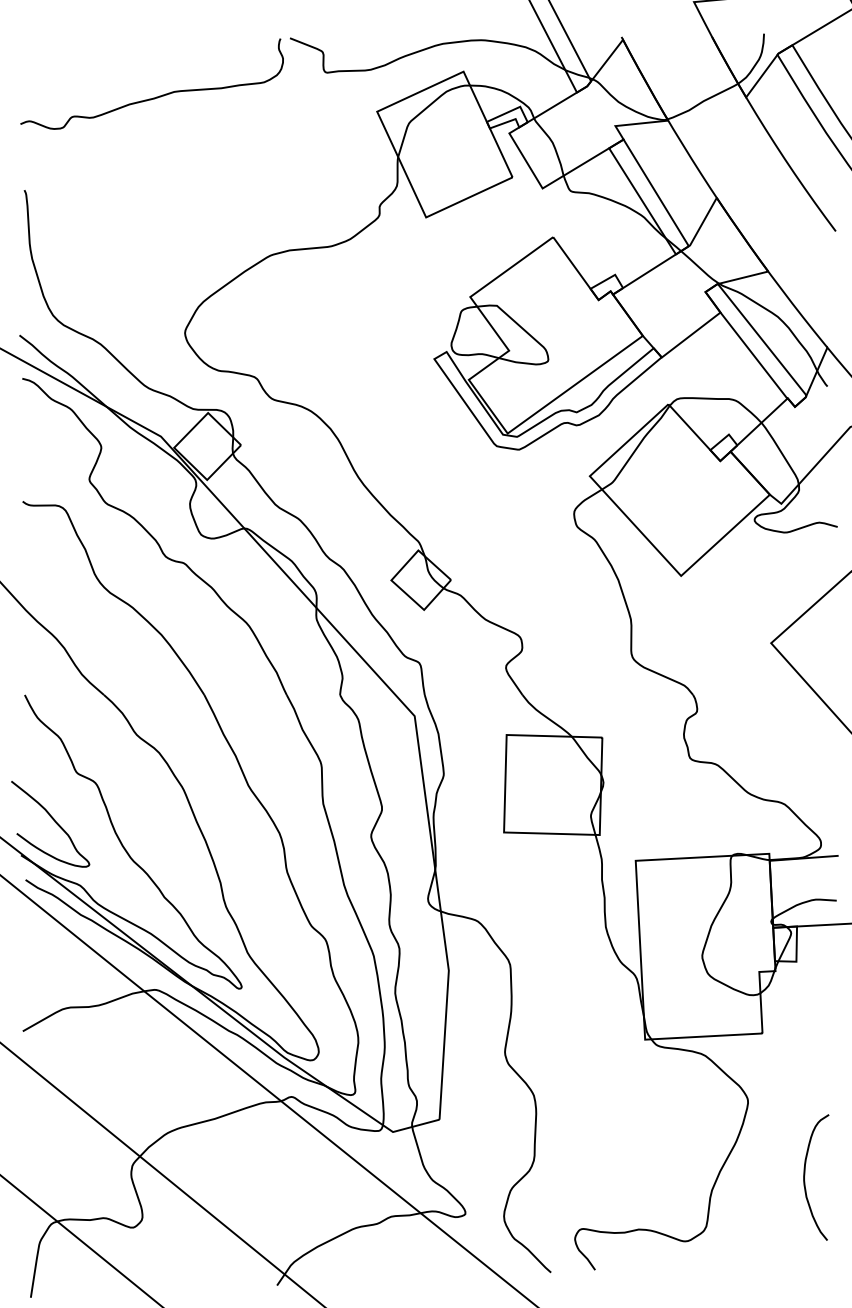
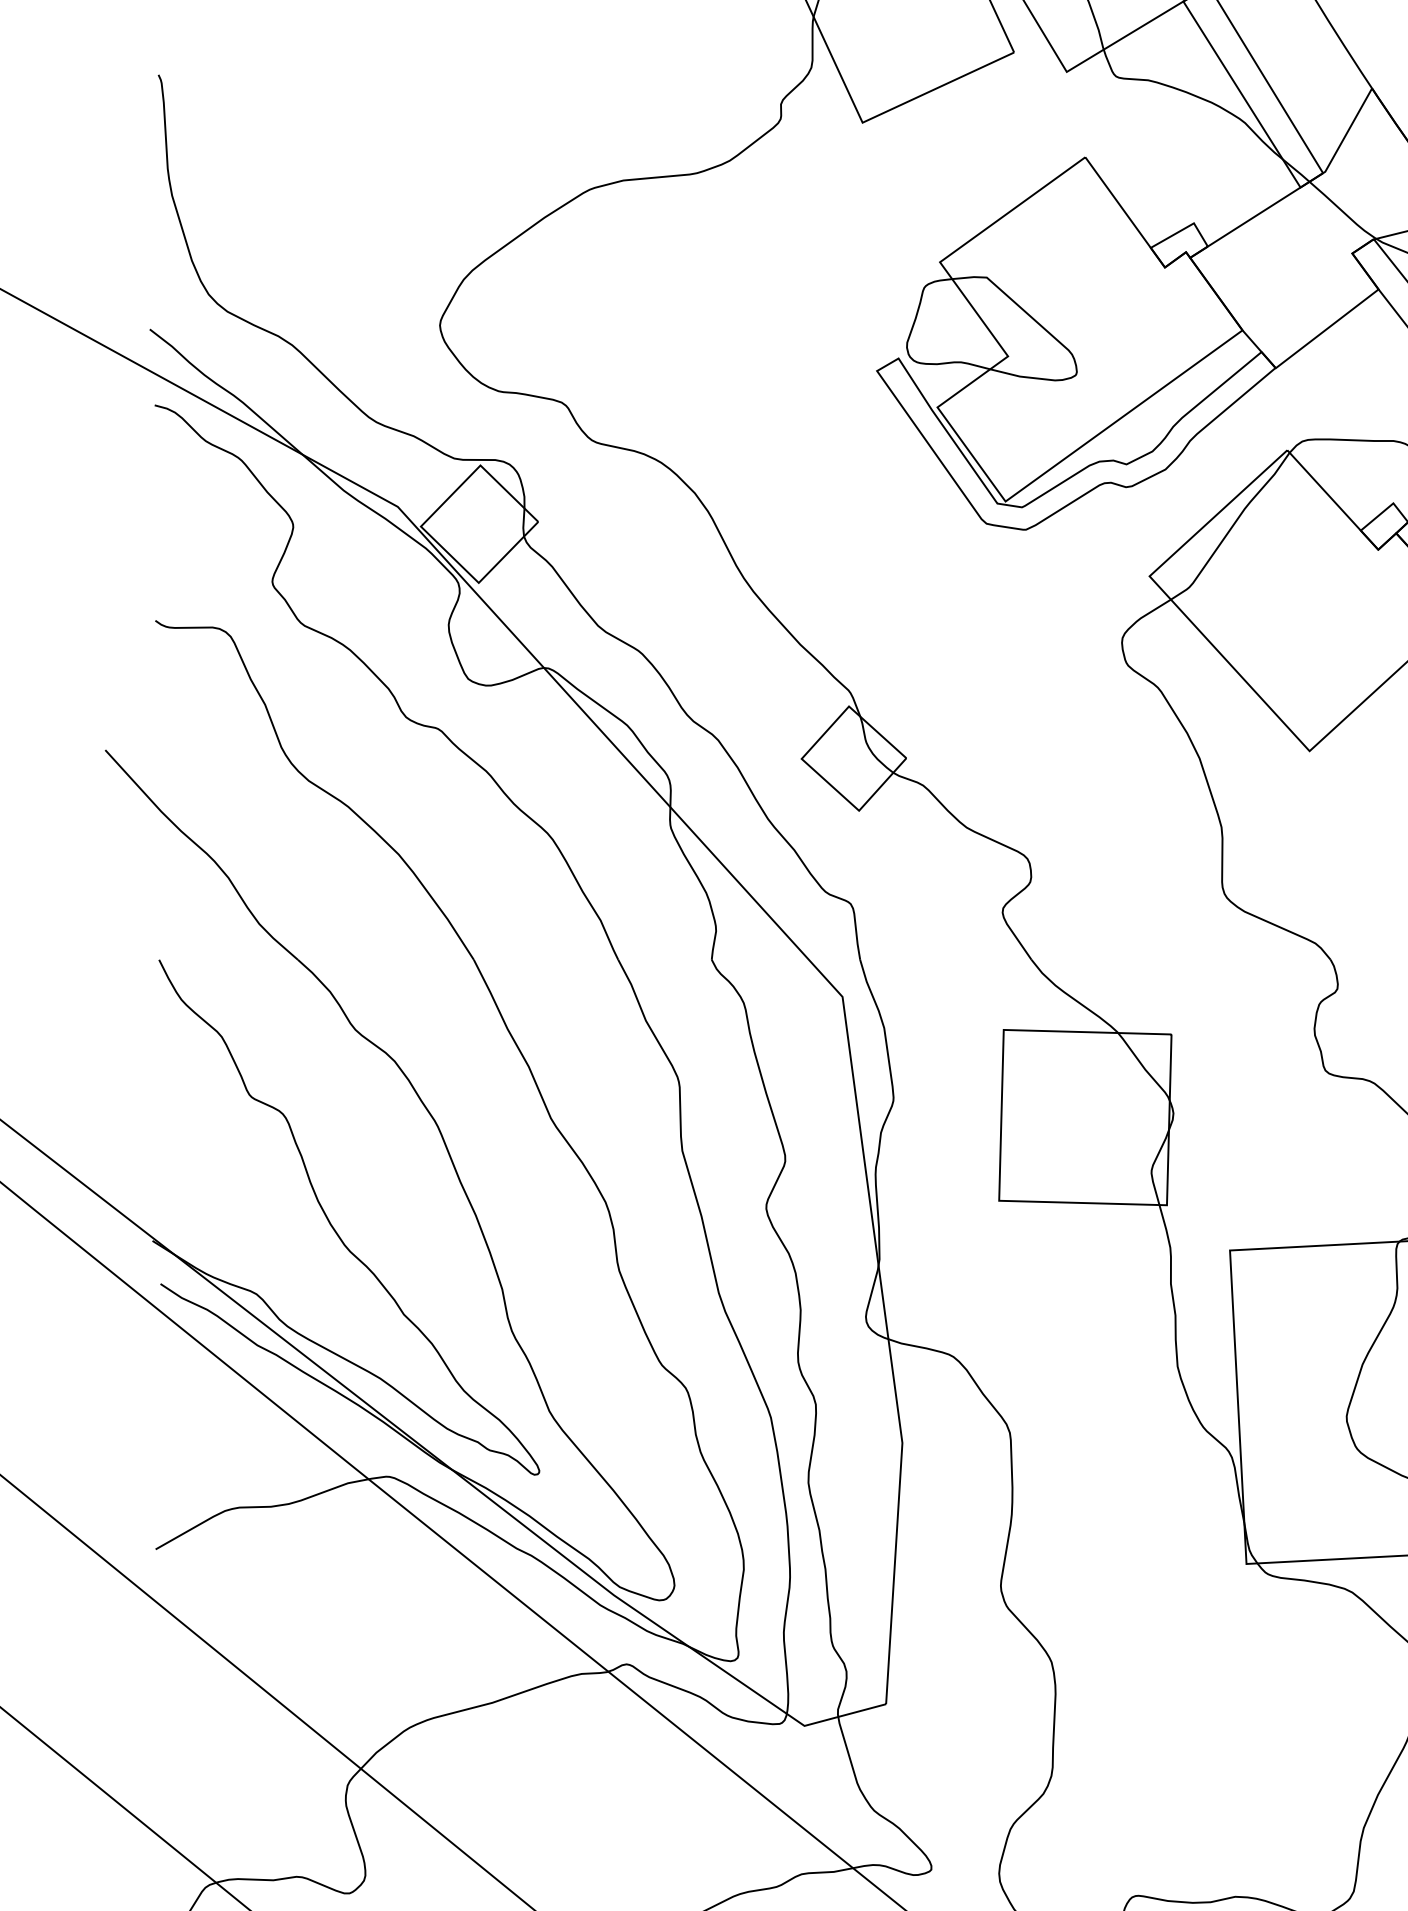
curve: (53, 820) -> (209, 1179), removed

